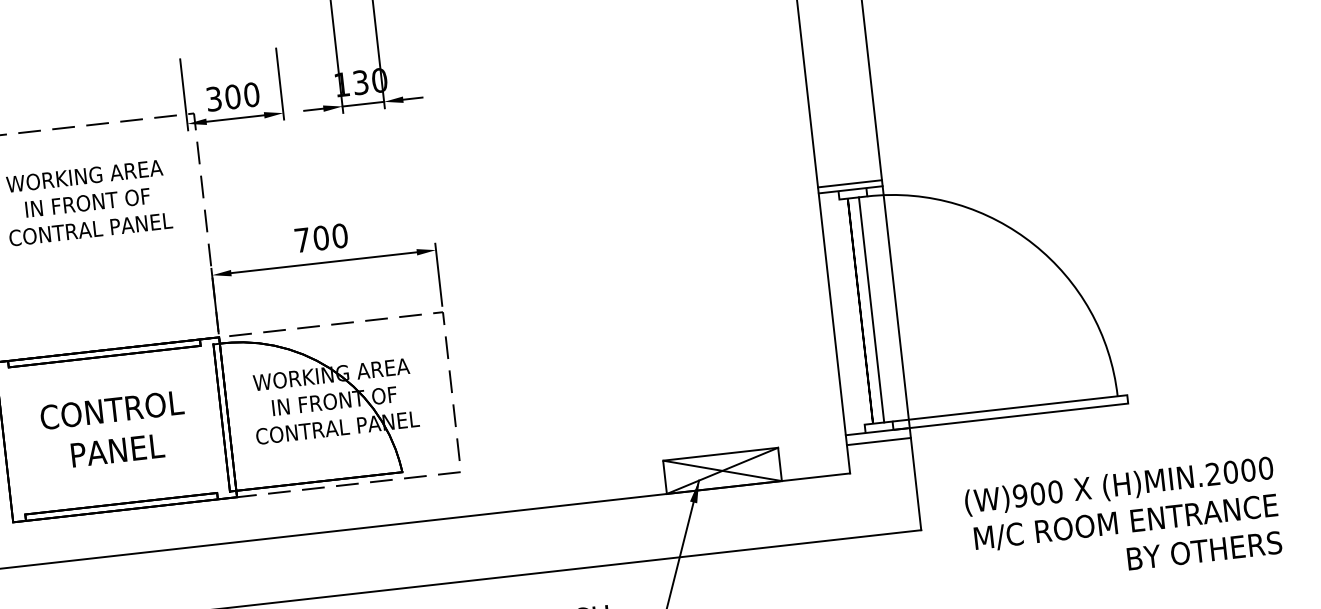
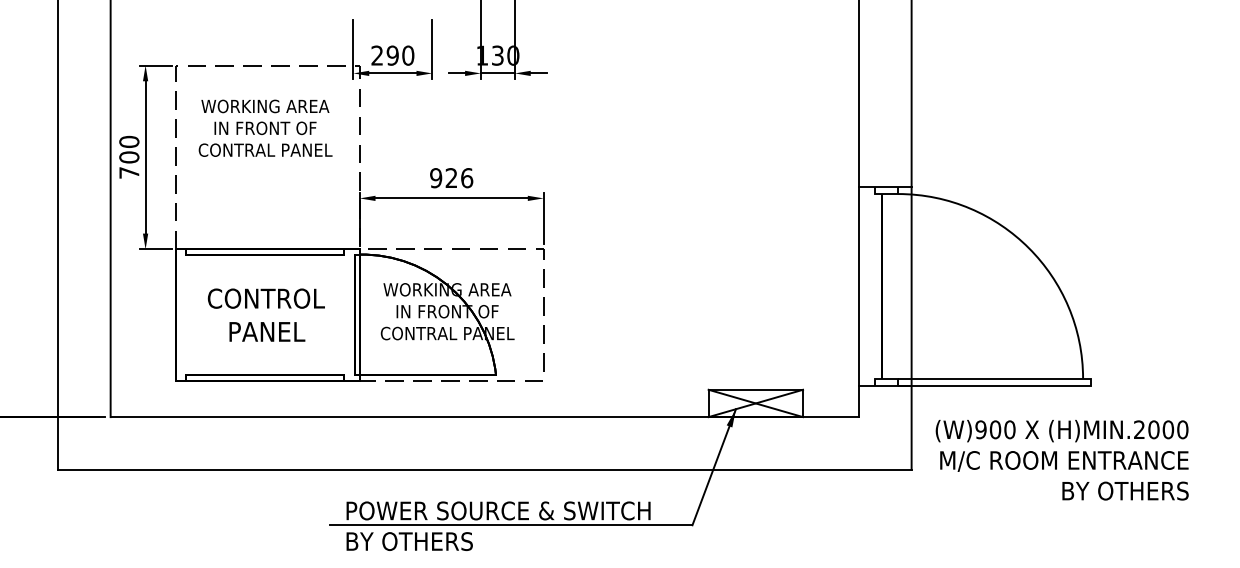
text: (222, 97) -> (384, 55), 300 -> 290
line: (850, 184) -> (885, 182), removed
text: (321, 238) -> (451, 178), 700 -> 926
line: (871, 309) -> (891, 286), removed
line: (879, 441) -> (885, 393), removed
text: (1122, 522) -> (1061, 460), moved

